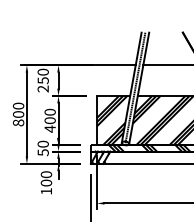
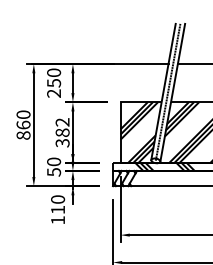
text: (18, 114) -> (23, 125), 800 -> 860
text: (49, 120) -> (61, 132), 400 -> 382
text: (46, 182) -> (58, 209), 100 -> 110

